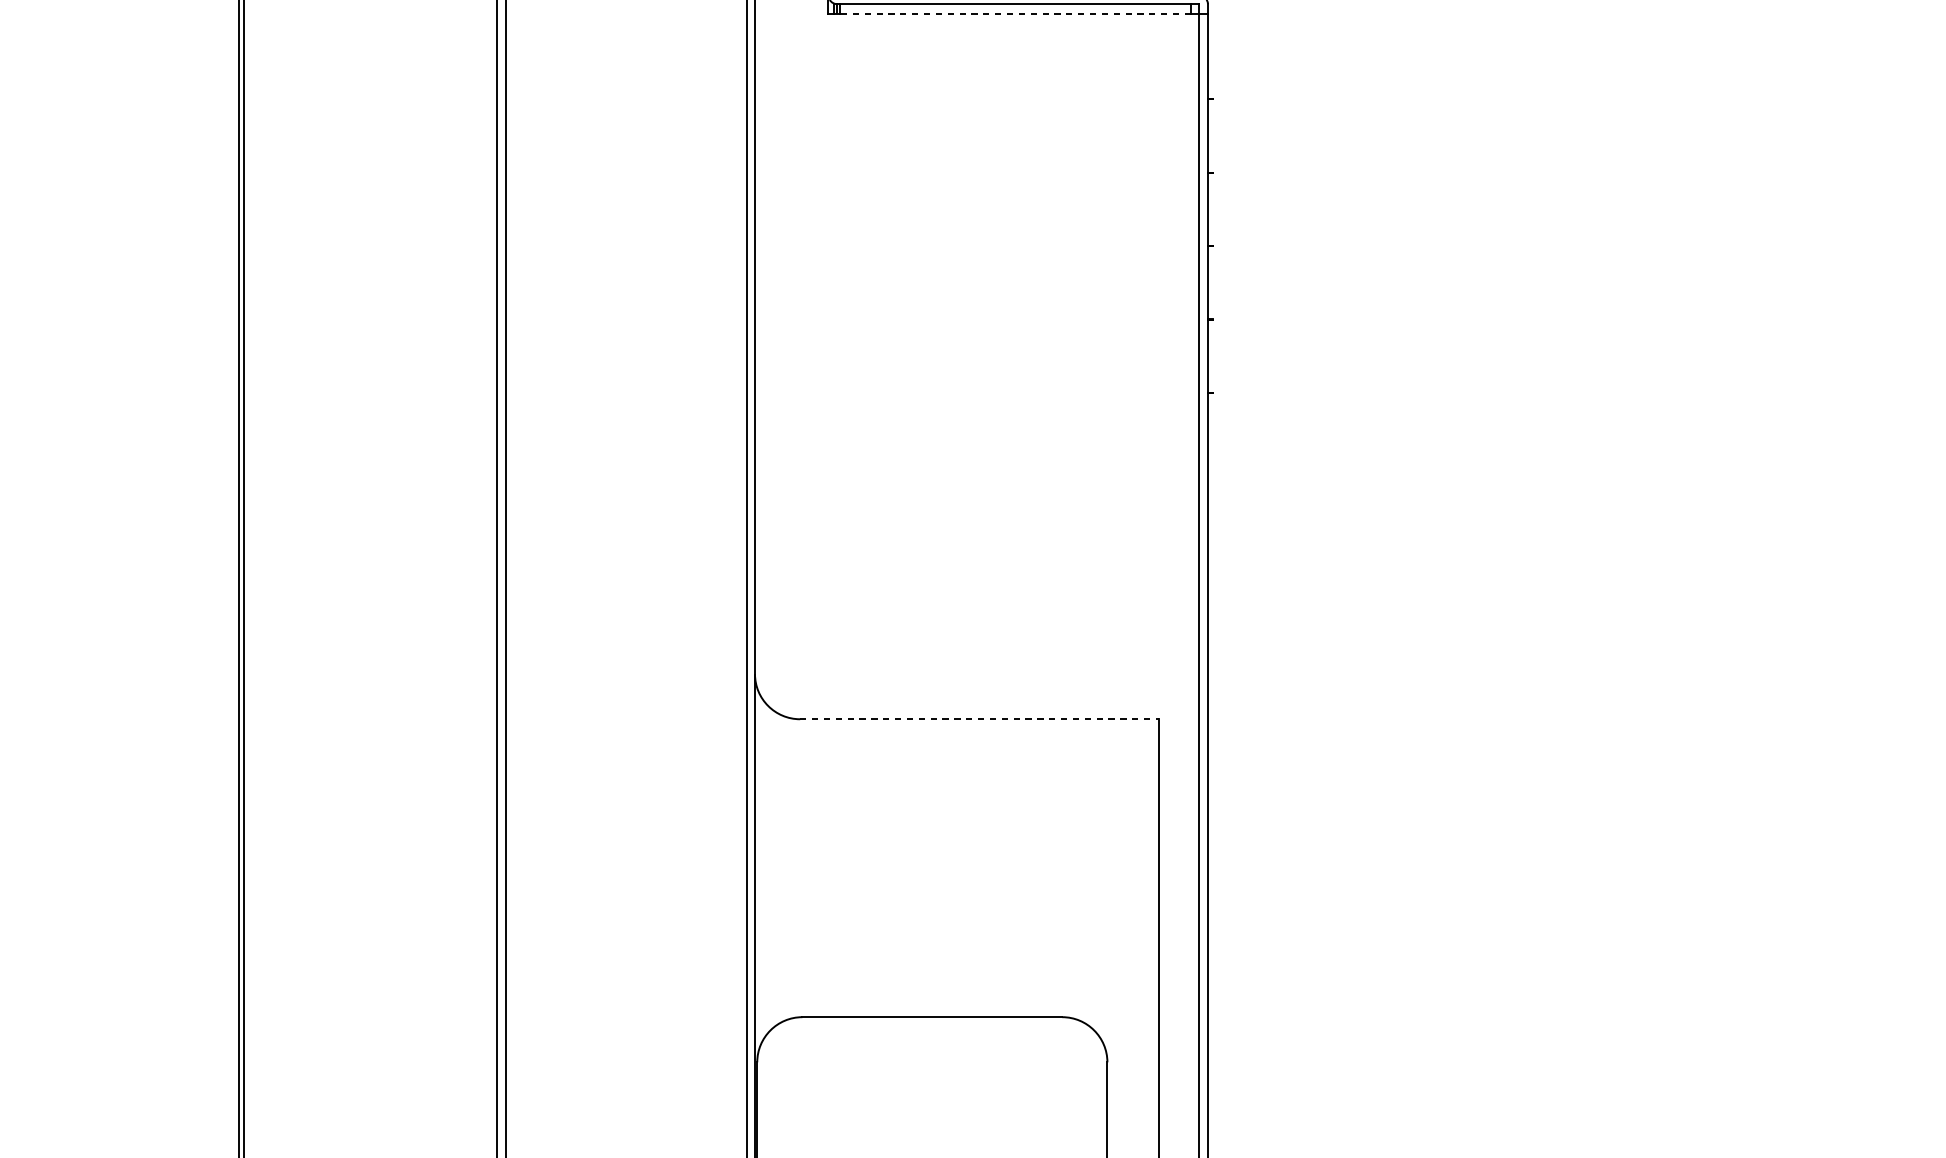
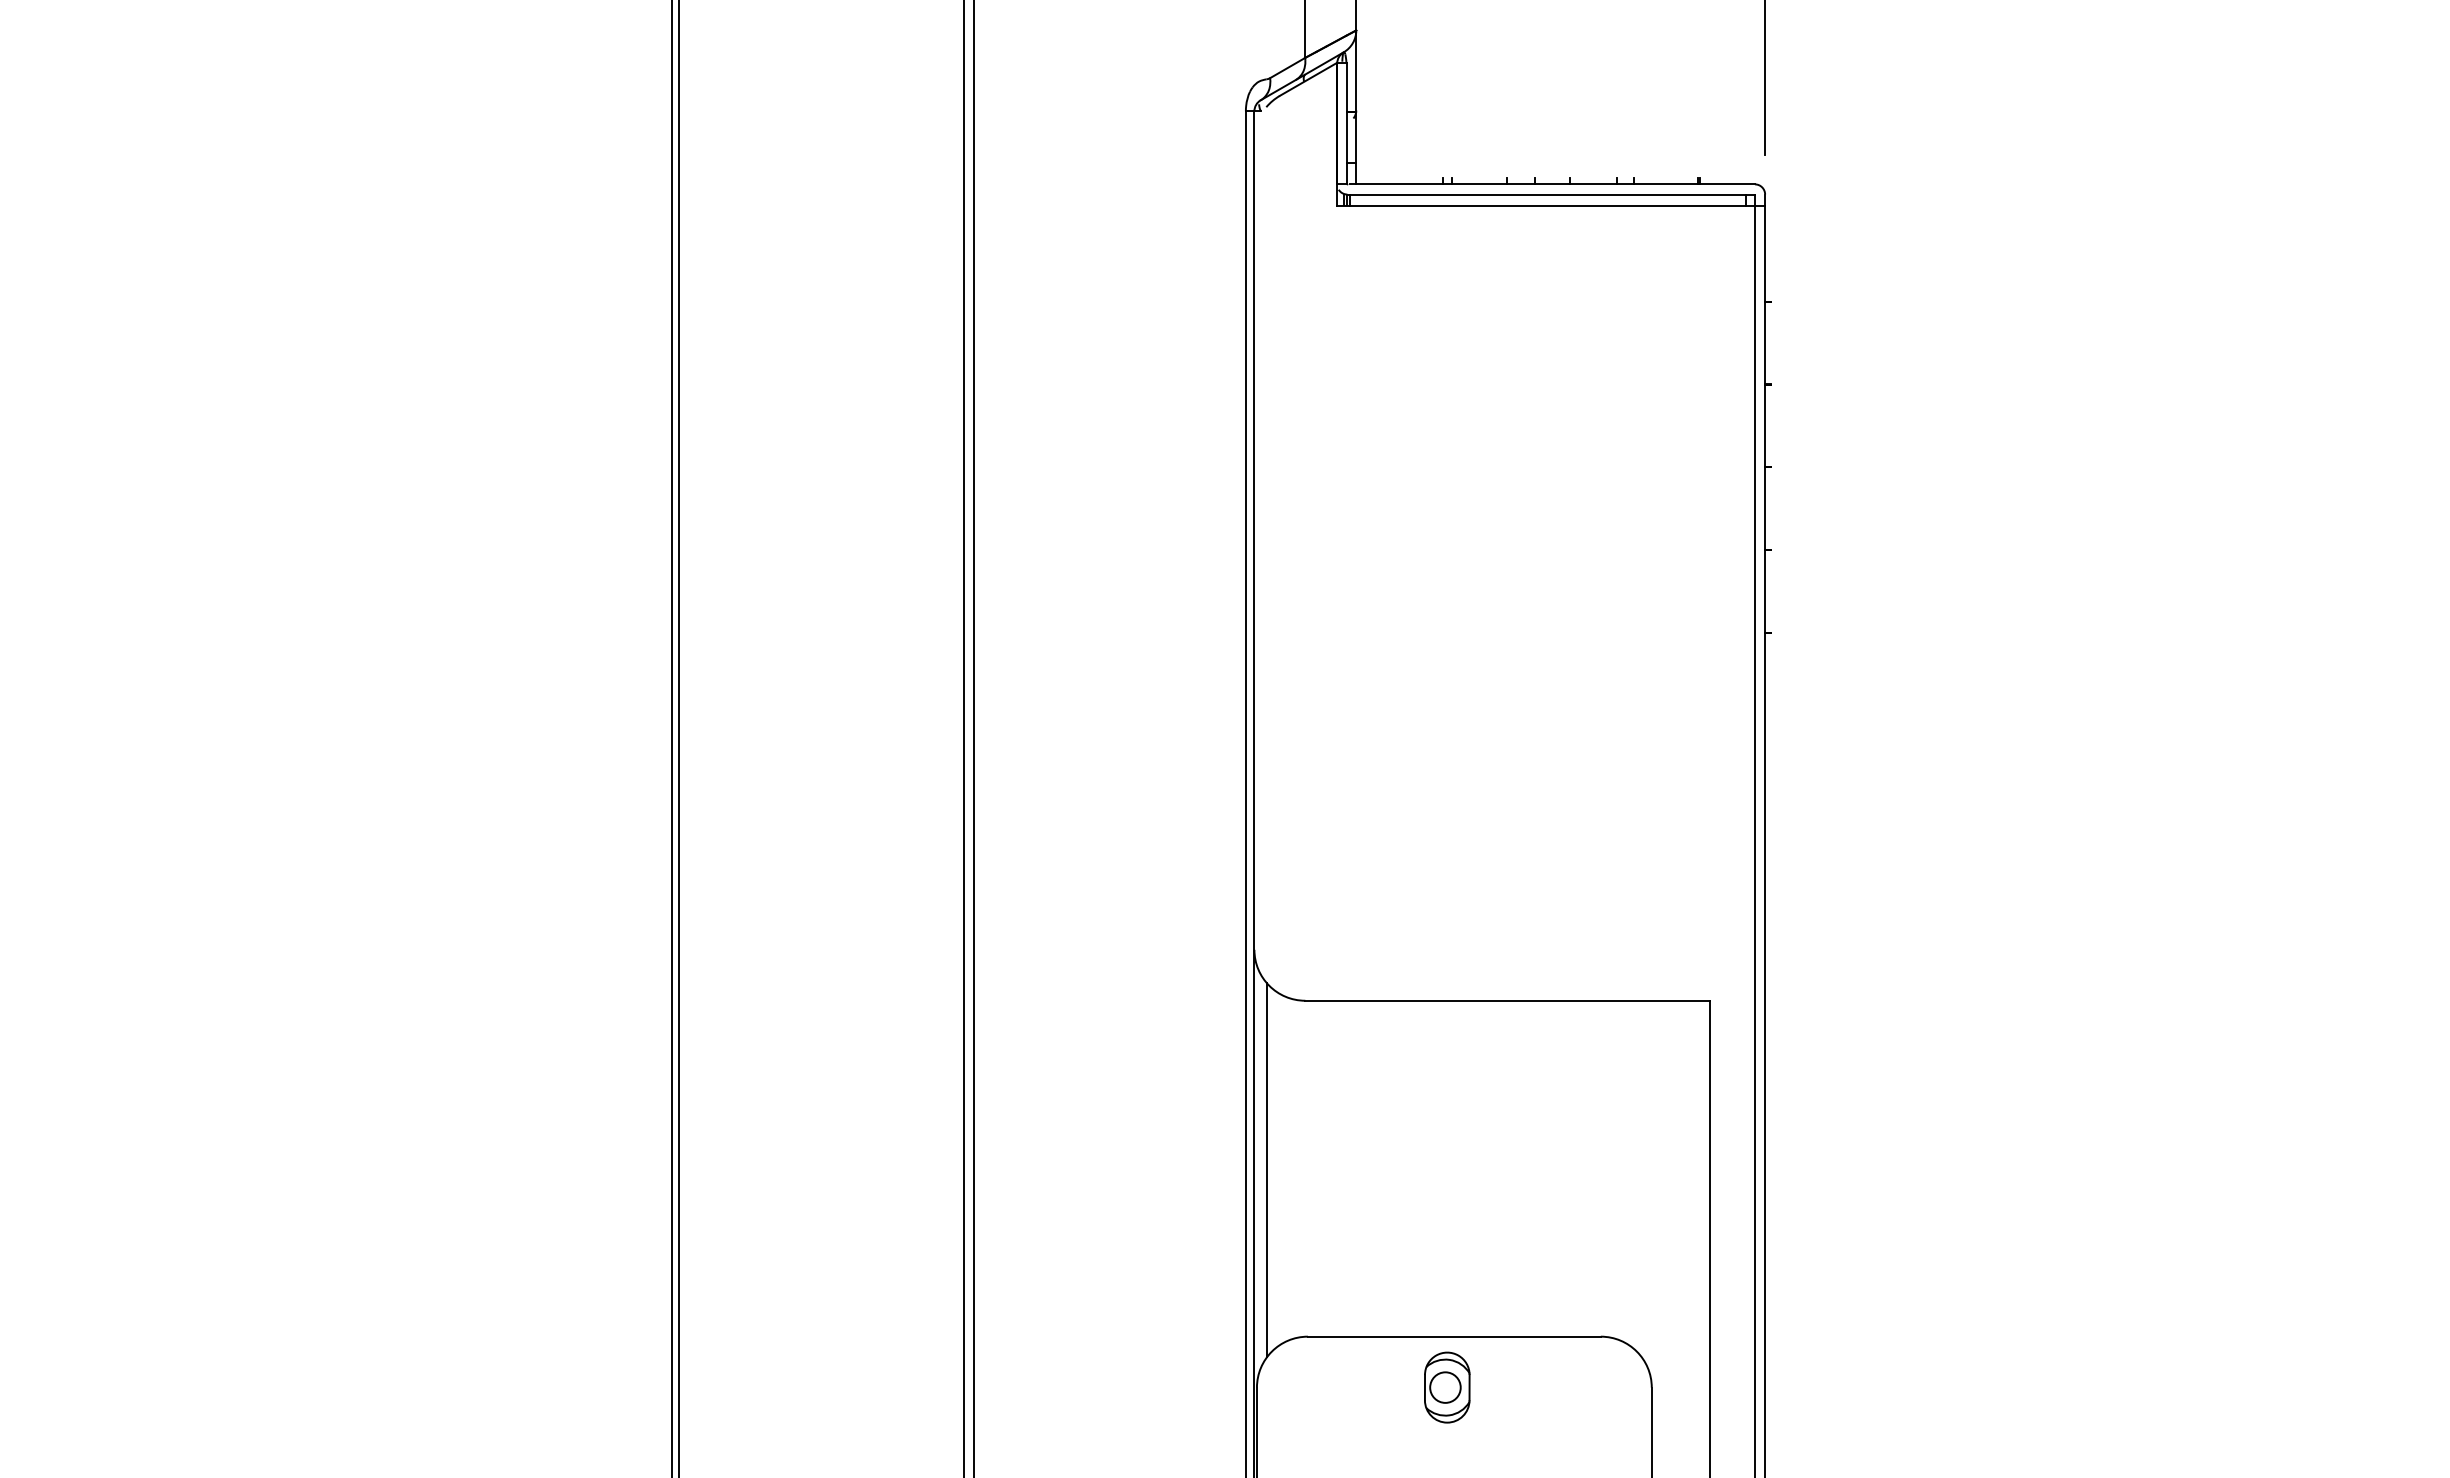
line: (1014, 13) -> (1547, 205), dashed -> solid
line: (979, 719) -> (1507, 1000), dashed -> solid
line: (766, 869) -> (1267, 1170), added
part: (926, 1062) -> (1447, 1387), added

